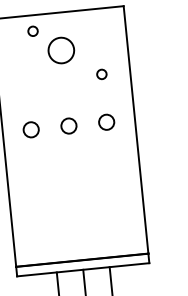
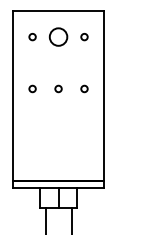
circle: (32, 31) -> (32, 37), moved
circle: (101, 75) -> (84, 37), moved
circle: (106, 121) -> (84, 88), size x0.62
circle: (68, 125) -> (58, 88), size x0.62
circle: (30, 129) -> (32, 88), size x0.62

